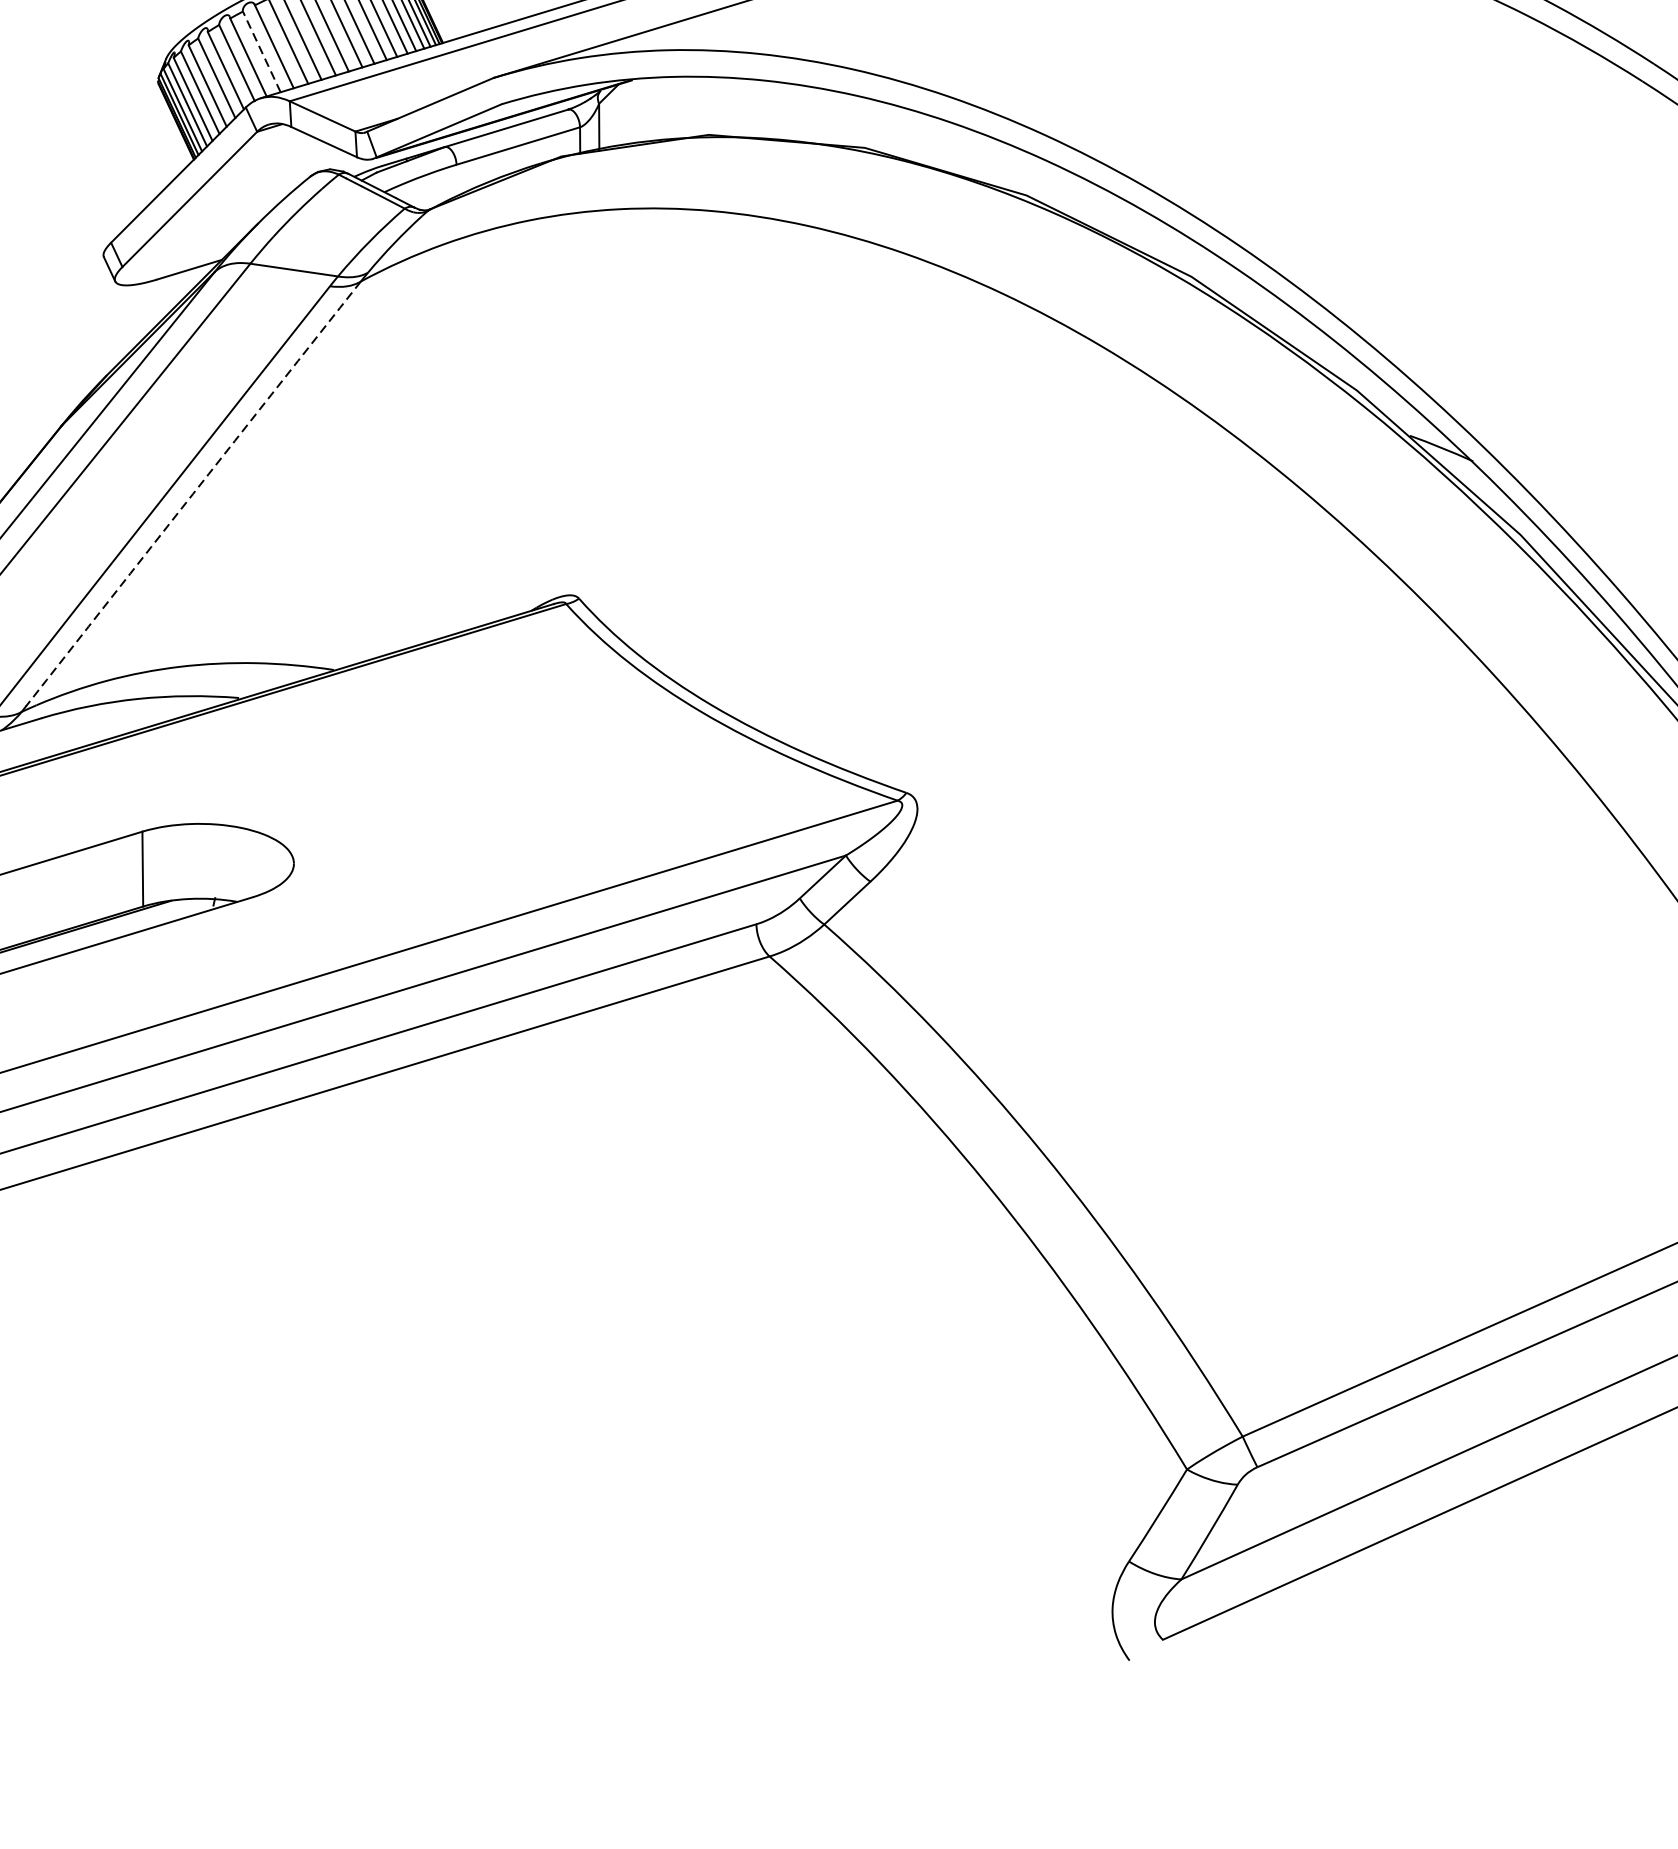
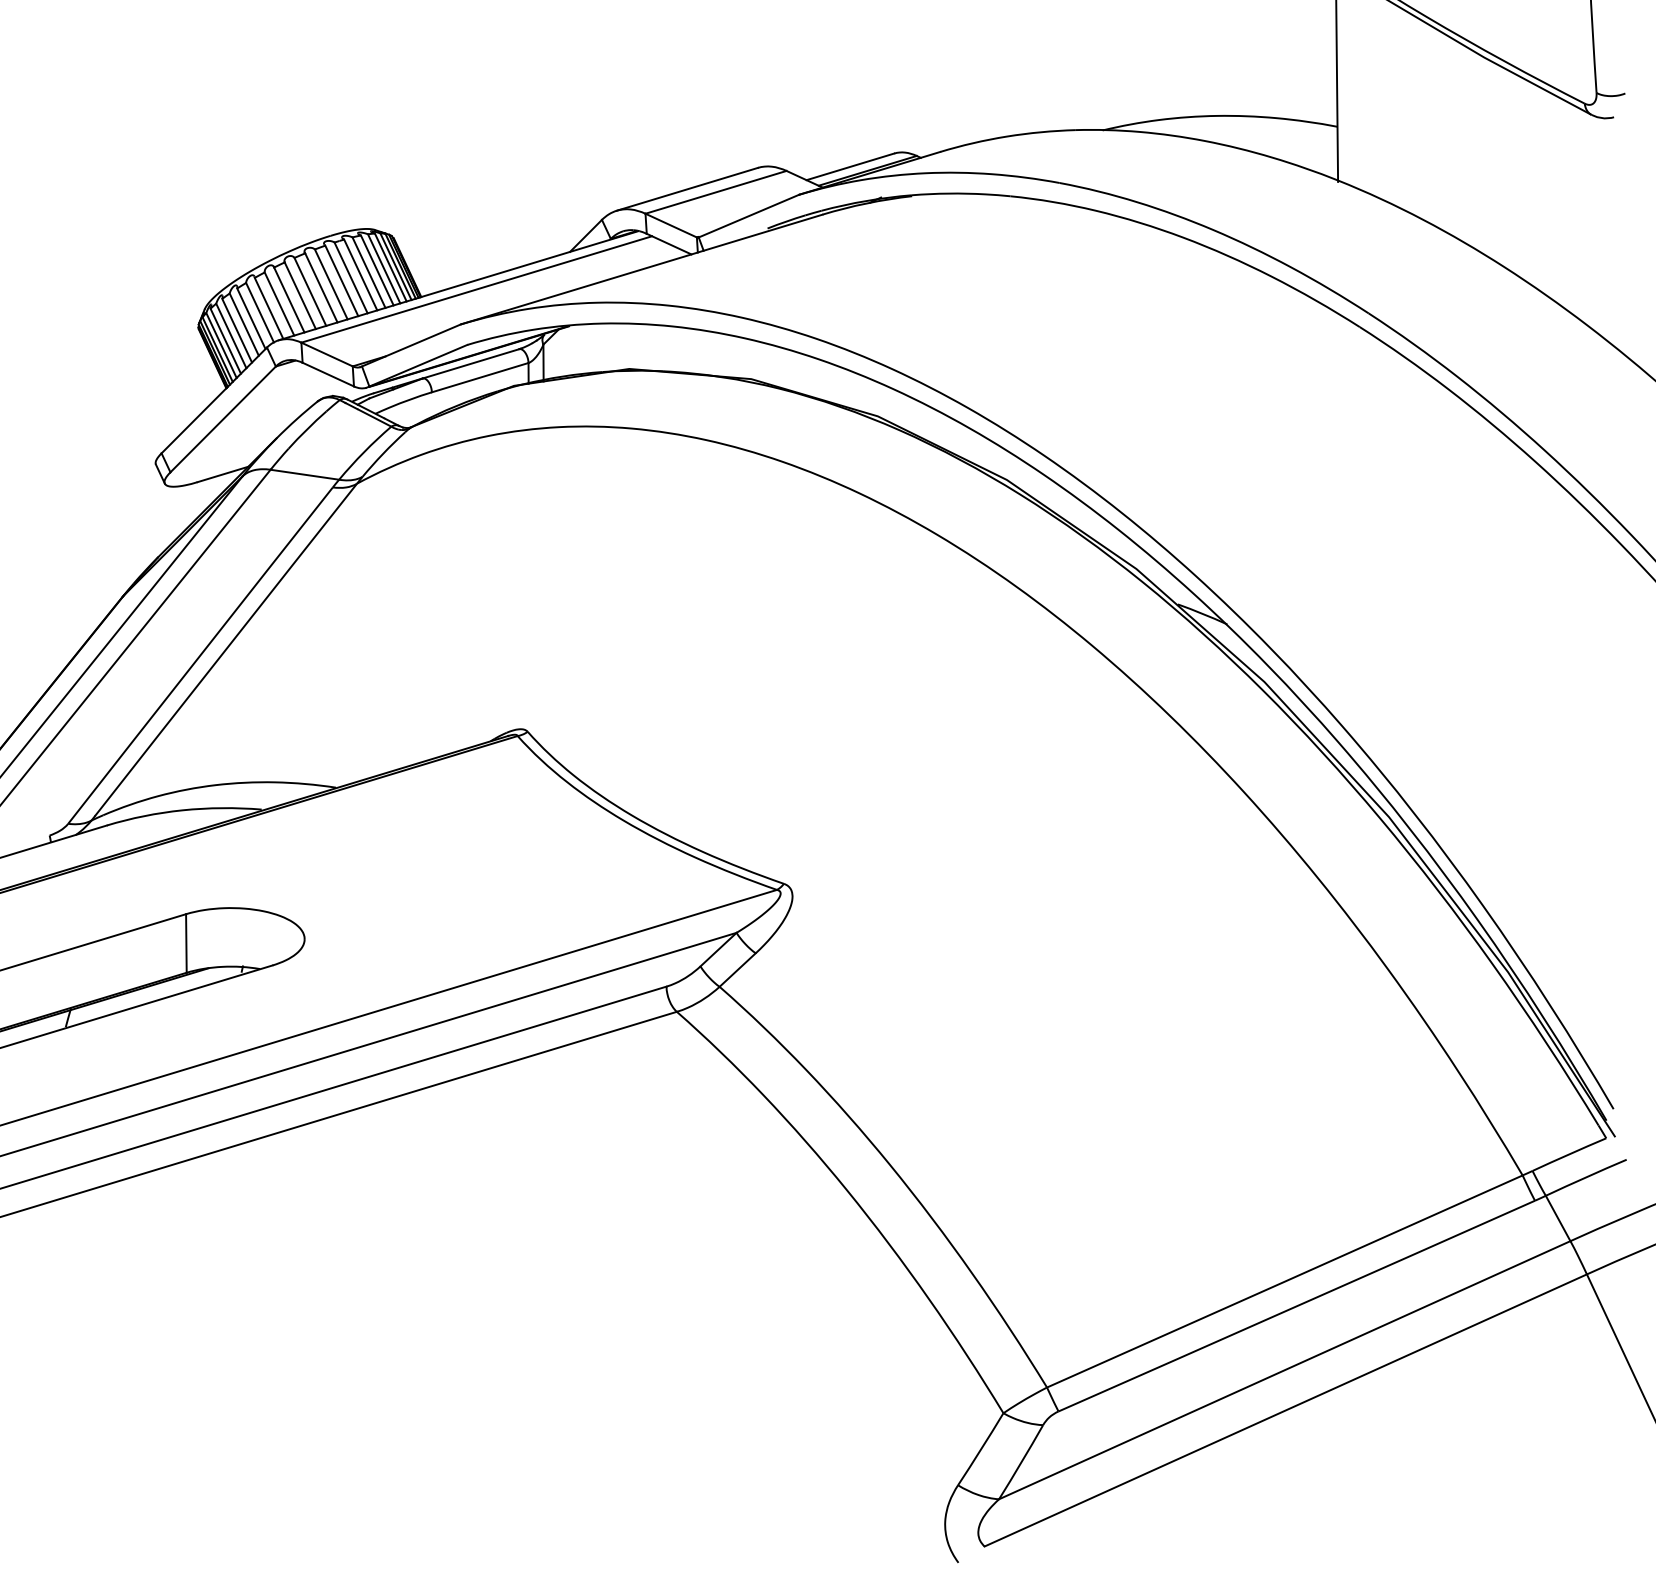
line: (261, 52) -> (279, 304), dashed -> solid
arc: (192, 493) -> (225, 649), dashed -> solid

